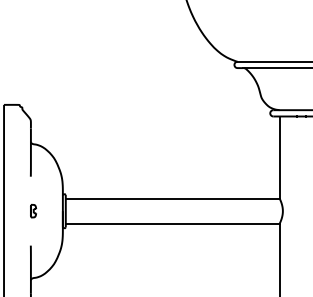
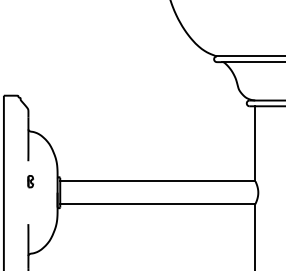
part: (33, 210) -> (30, 181), moved

